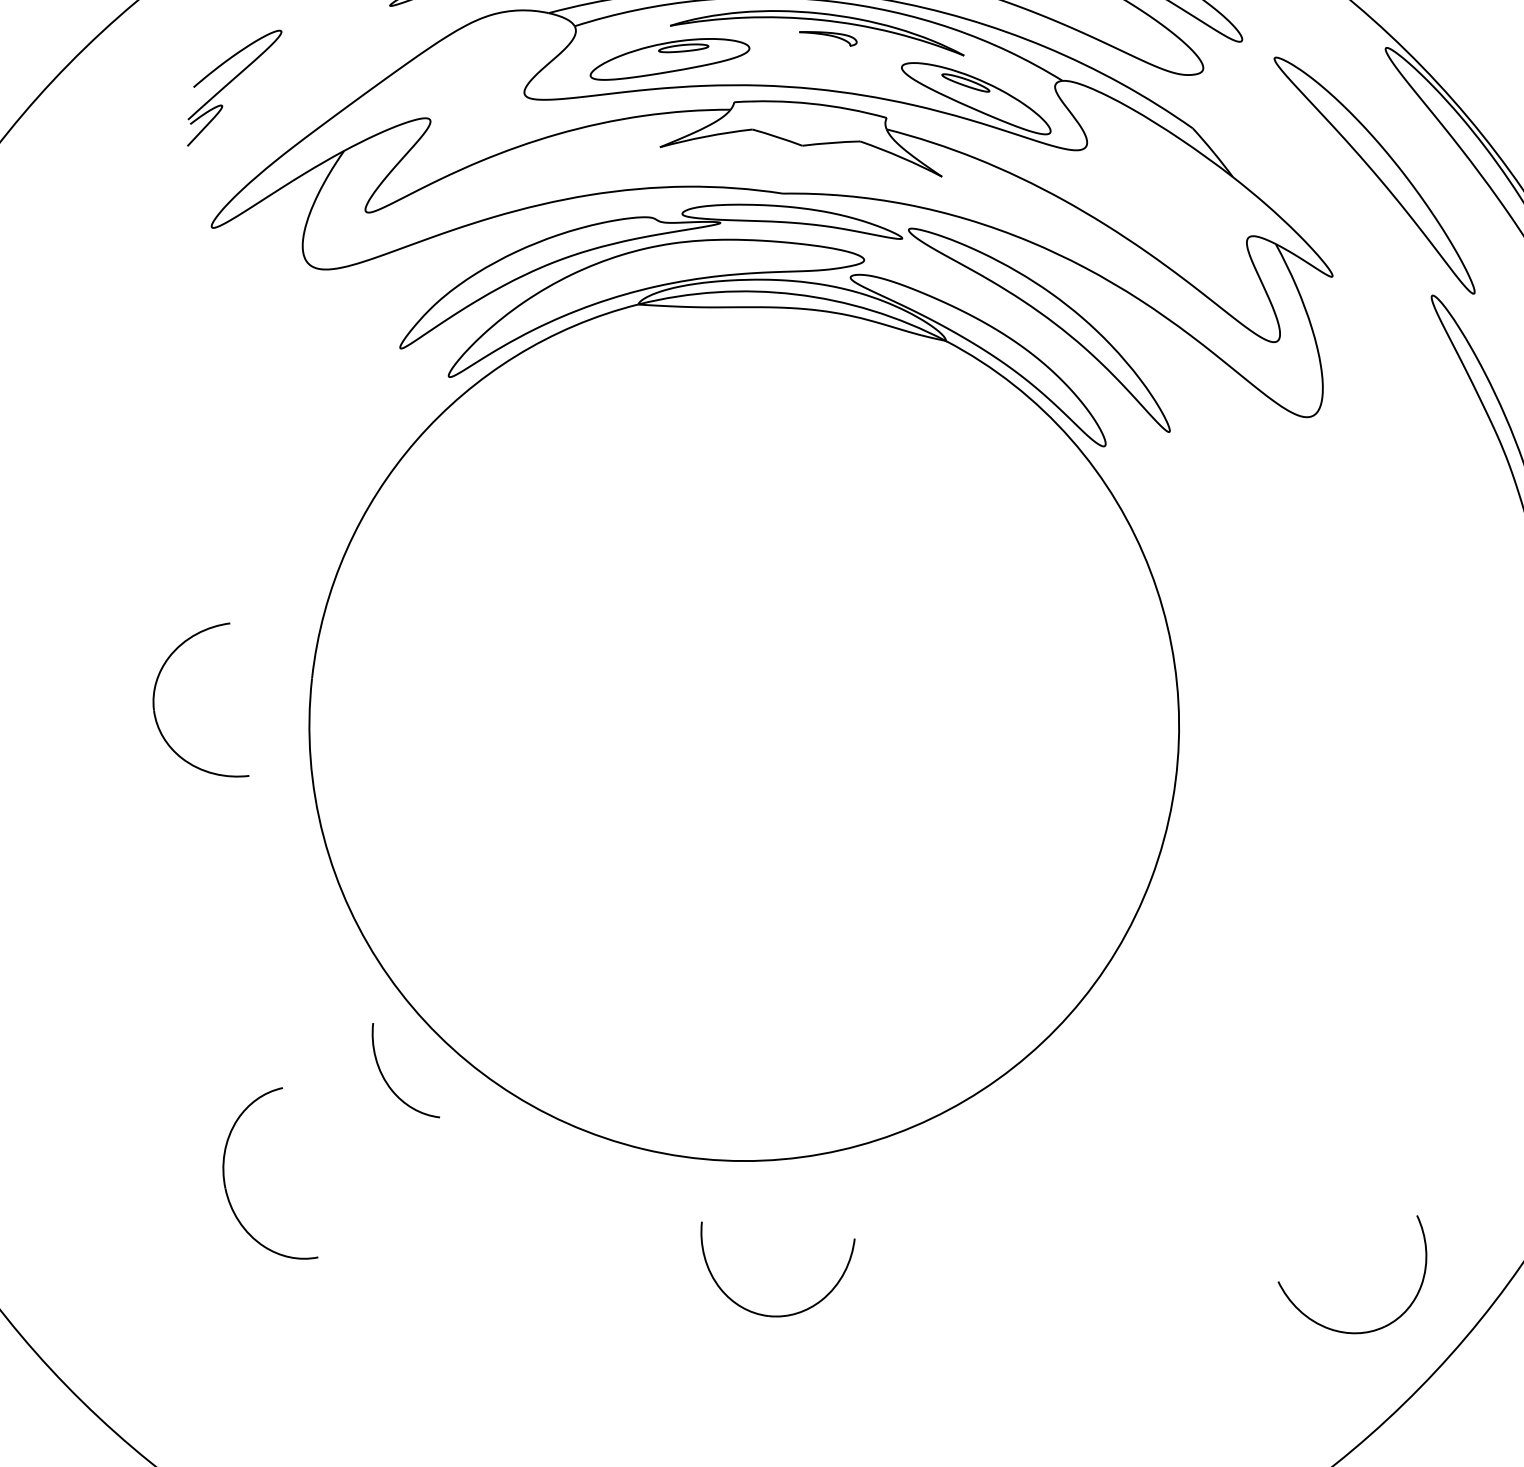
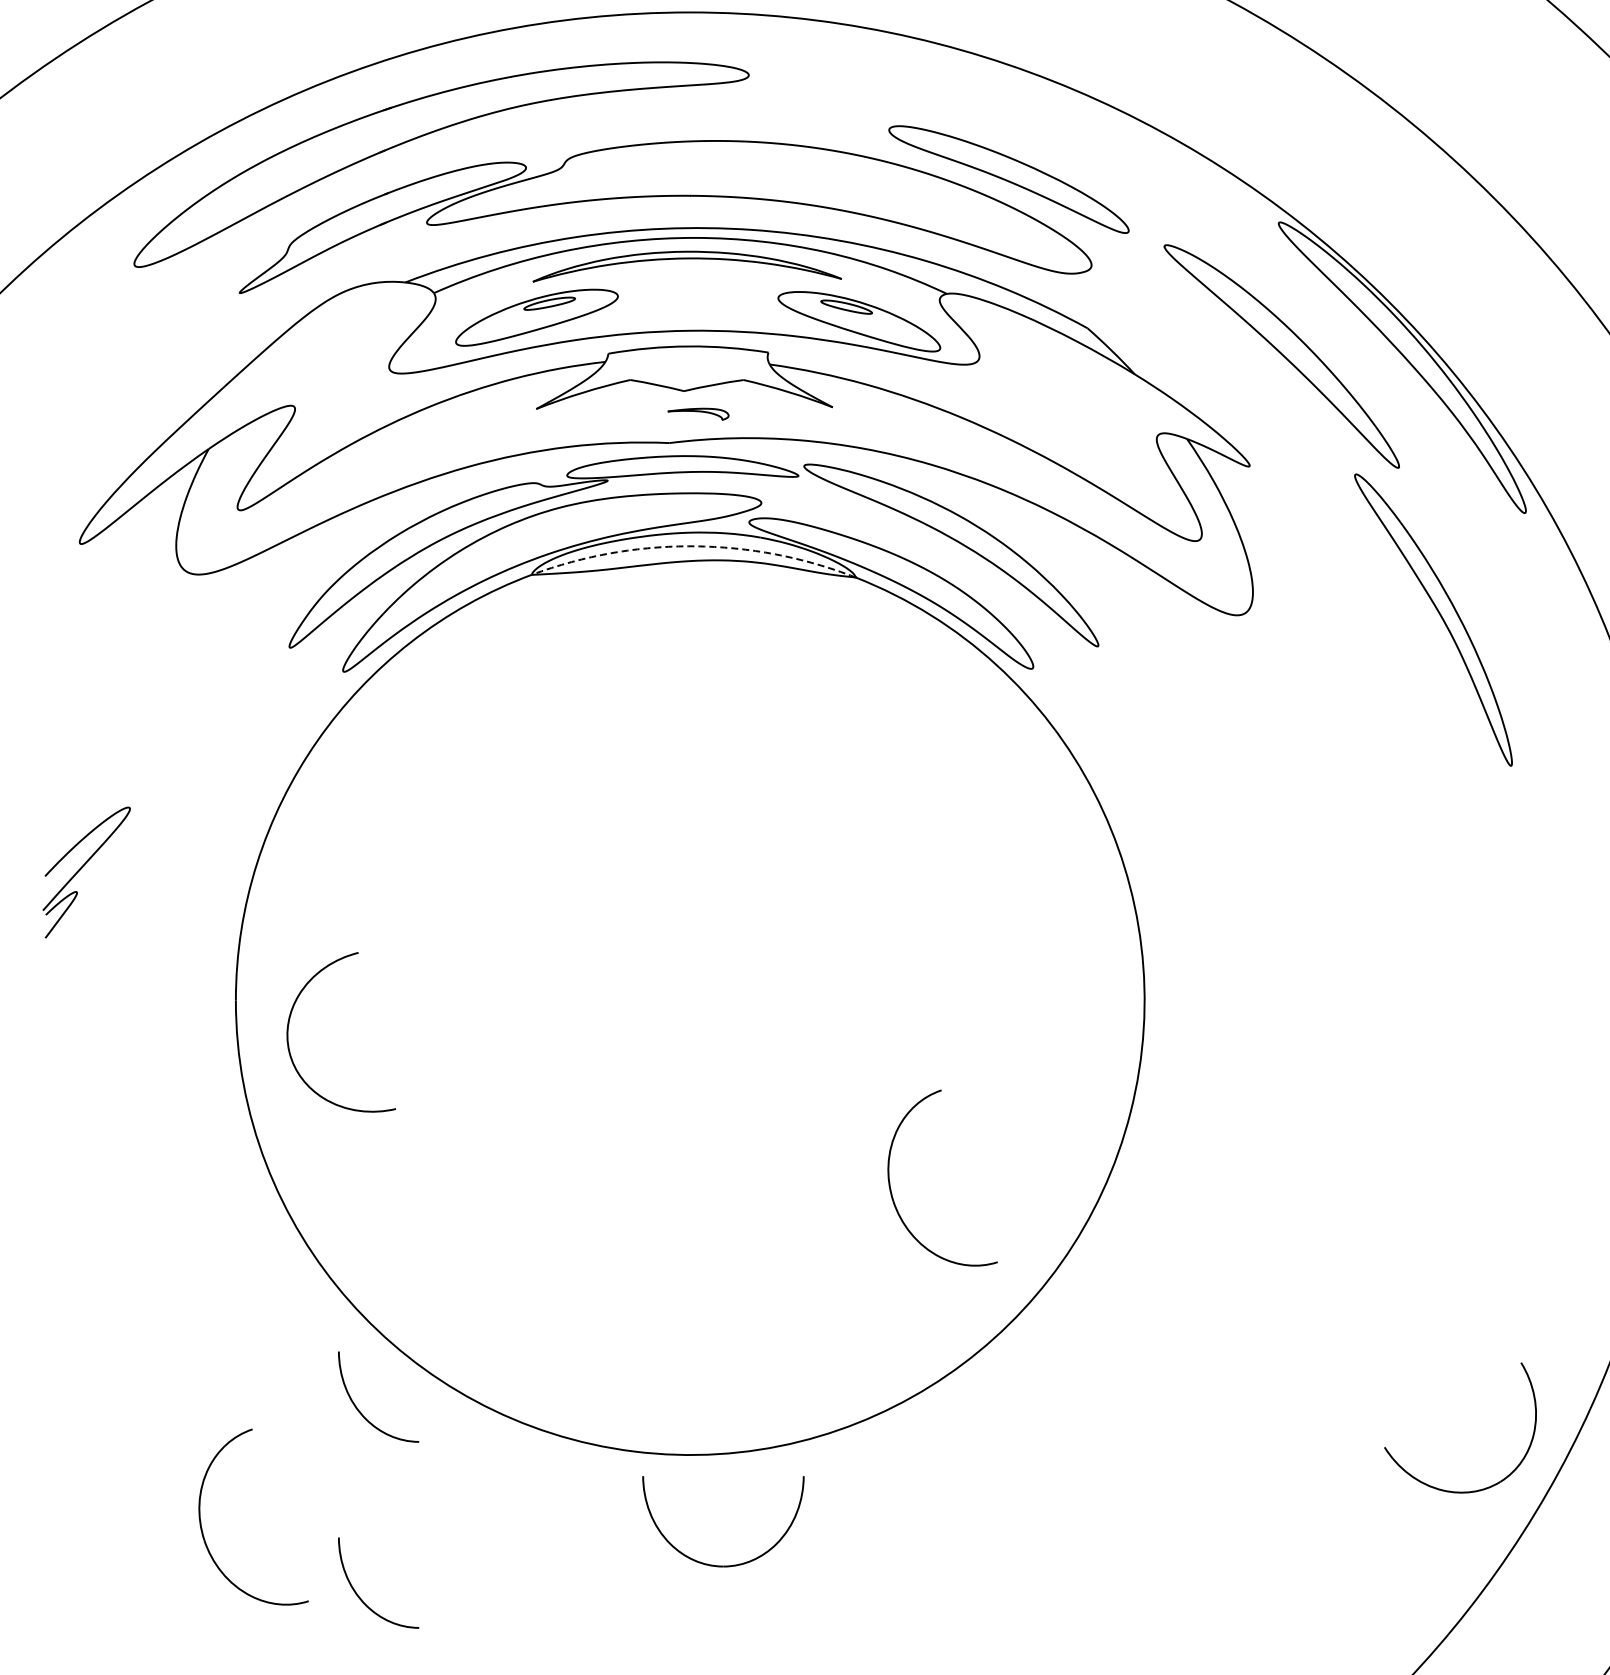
part: (828, 37) -> (698, 413), moved
part: (233, 88) -> (86, 872), moved
arc: (795, 294) -> (693, 546), solid -> dashed
part: (157, 684) -> (289, 1024), moved
part: (915, 920) -> (890, 1182), added
curve: (366, 1256) -> (358, 1594), added
part: (769, 1315) -> (723, 1565), moved
part: (1336, 1329) -> (1450, 1490), moved

